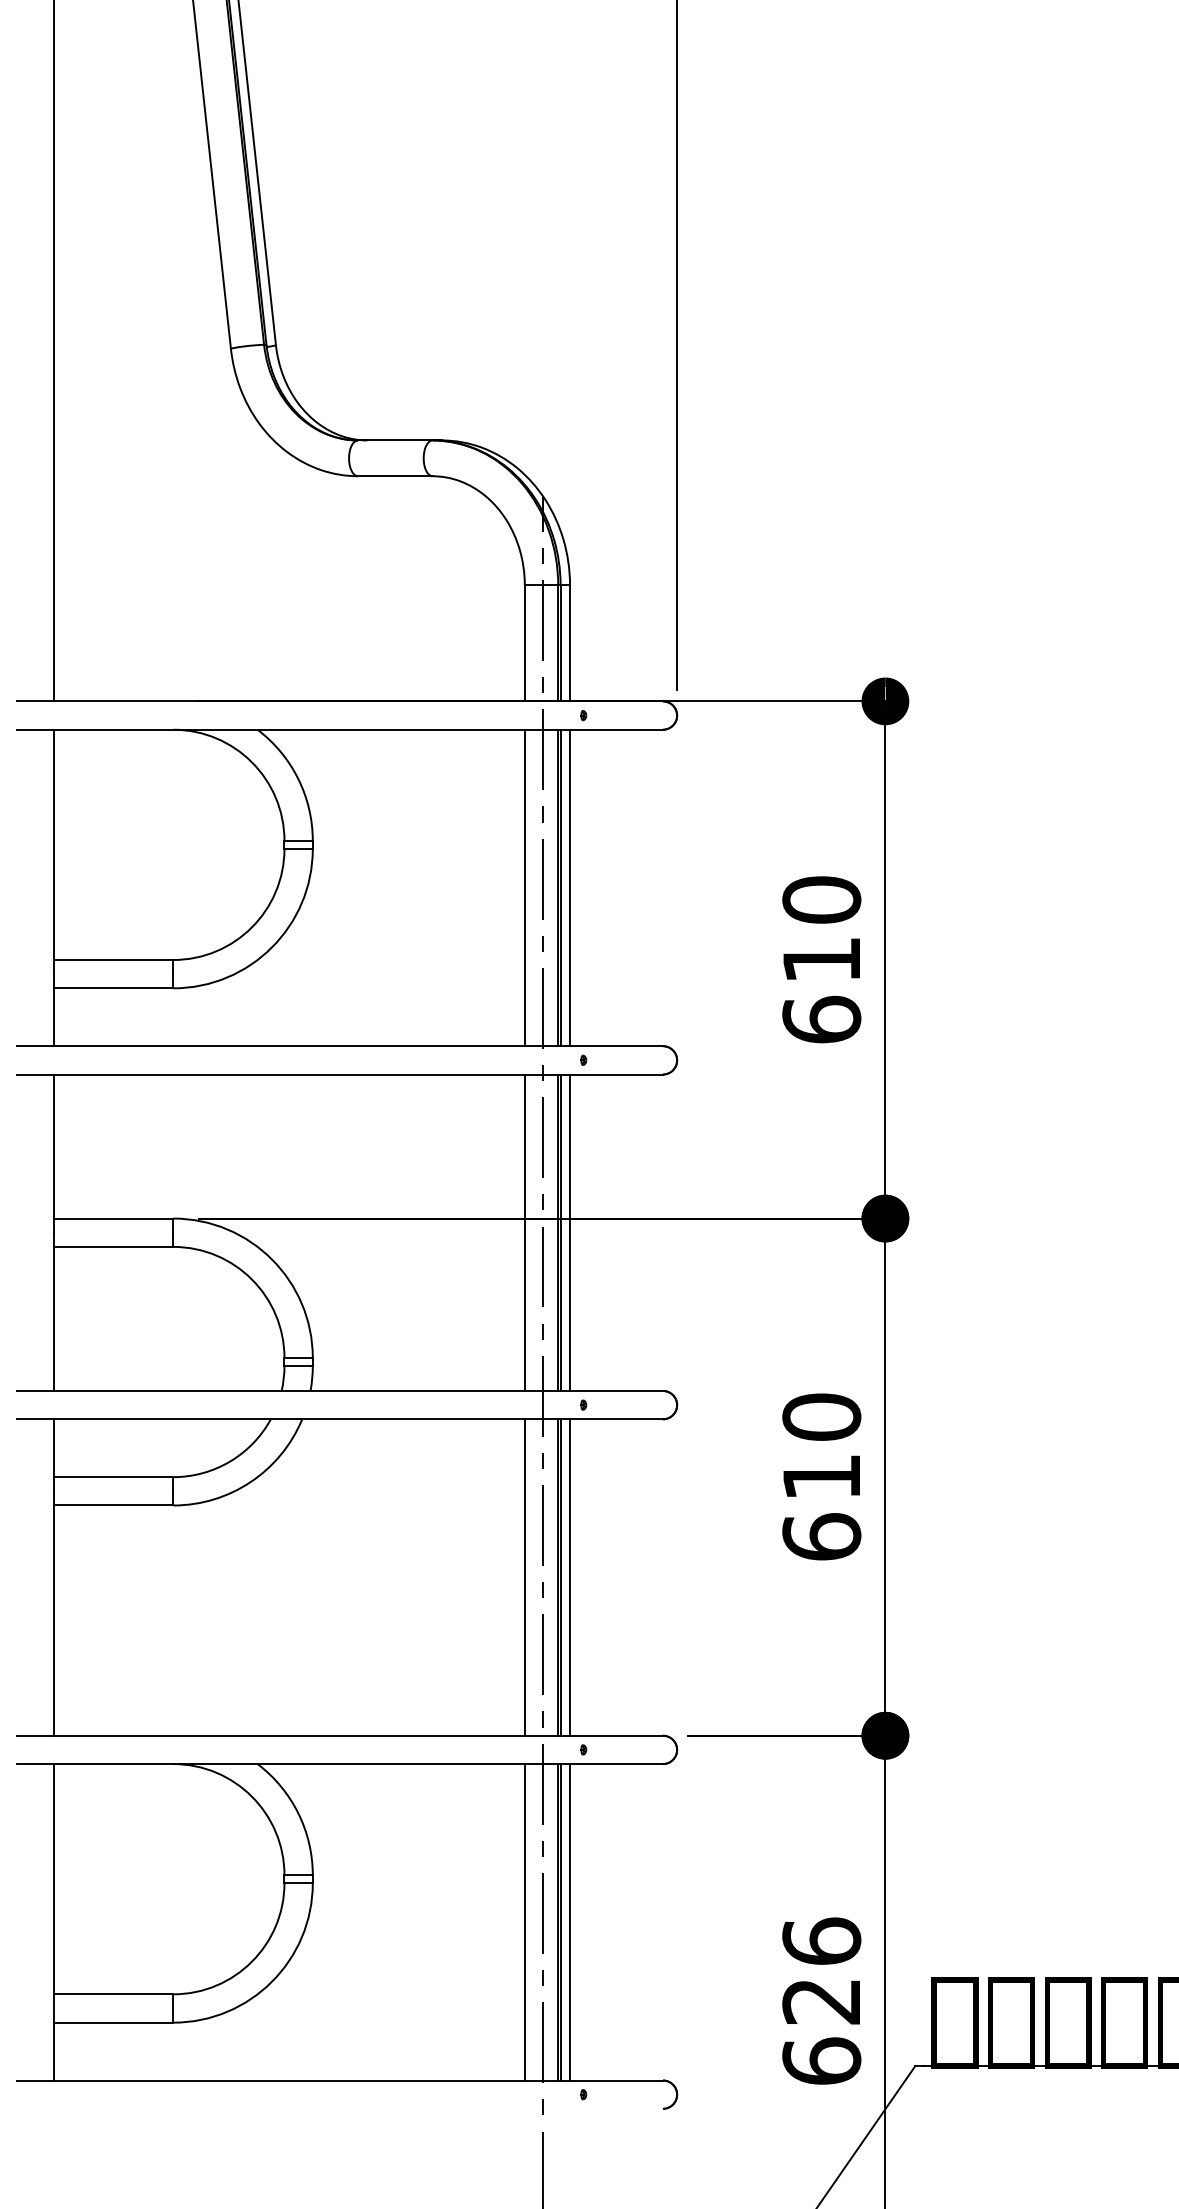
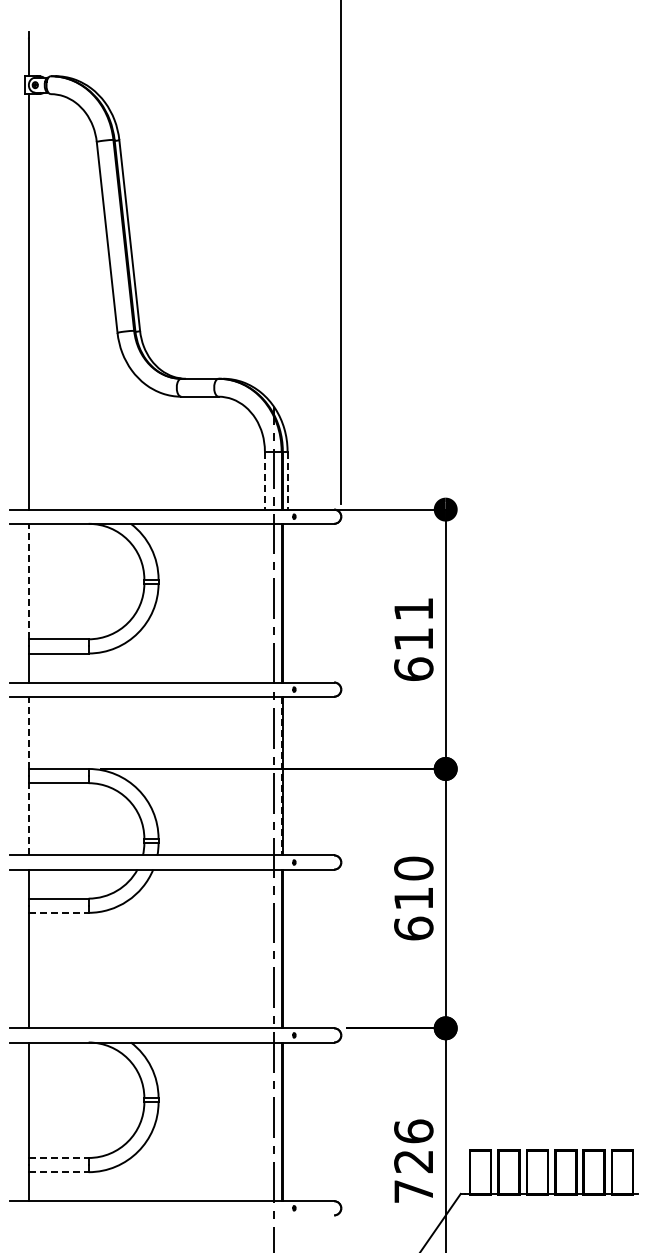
line: (524, 645) -> (264, 481), solid -> dashed
line: (569, 645) -> (287, 481), solid -> dashed
line: (53, 844) -> (28, 581), solid -> dashed
line: (524, 886) -> (264, 602), removed
line: (569, 886) -> (287, 602), removed
text: (821, 900) -> (413, 609), 610 -> 611
line: (53, 1145) -> (28, 732), solid -> dashed
line: (524, 1231) -> (264, 775), removed
line: (569, 1231) -> (287, 775), removed
line: (557, 1233) -> (281, 776), solid -> dashed
line: (53, 1317) -> (28, 818), solid -> dashed
line: (113, 1504) -> (58, 912), solid -> dashed
line: (524, 1576) -> (264, 948), removed
line: (569, 1576) -> (287, 948), removed
line: (524, 1921) -> (264, 1121), removed
line: (569, 1921) -> (287, 1121), removed
line: (113, 1993) -> (58, 1157), solid -> dashed
line: (113, 2023) -> (58, 1172), solid -> dashed
text: (821, 2061) -> (413, 1191), 626 -> 726

